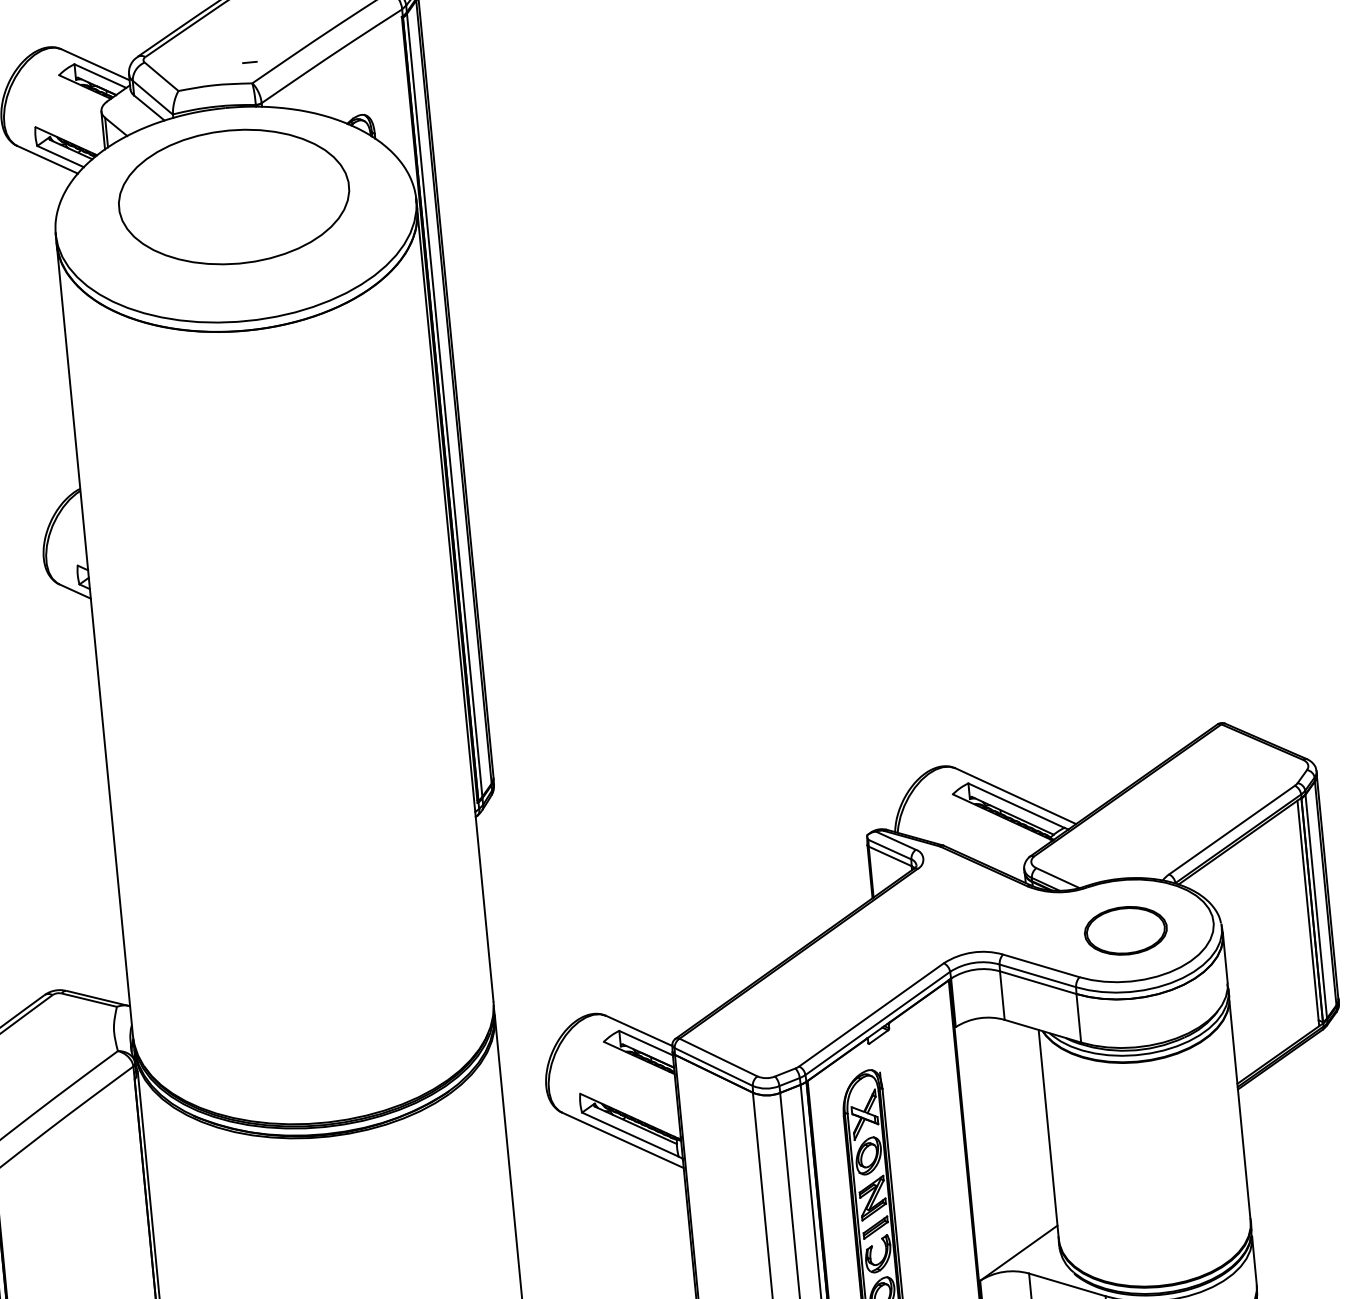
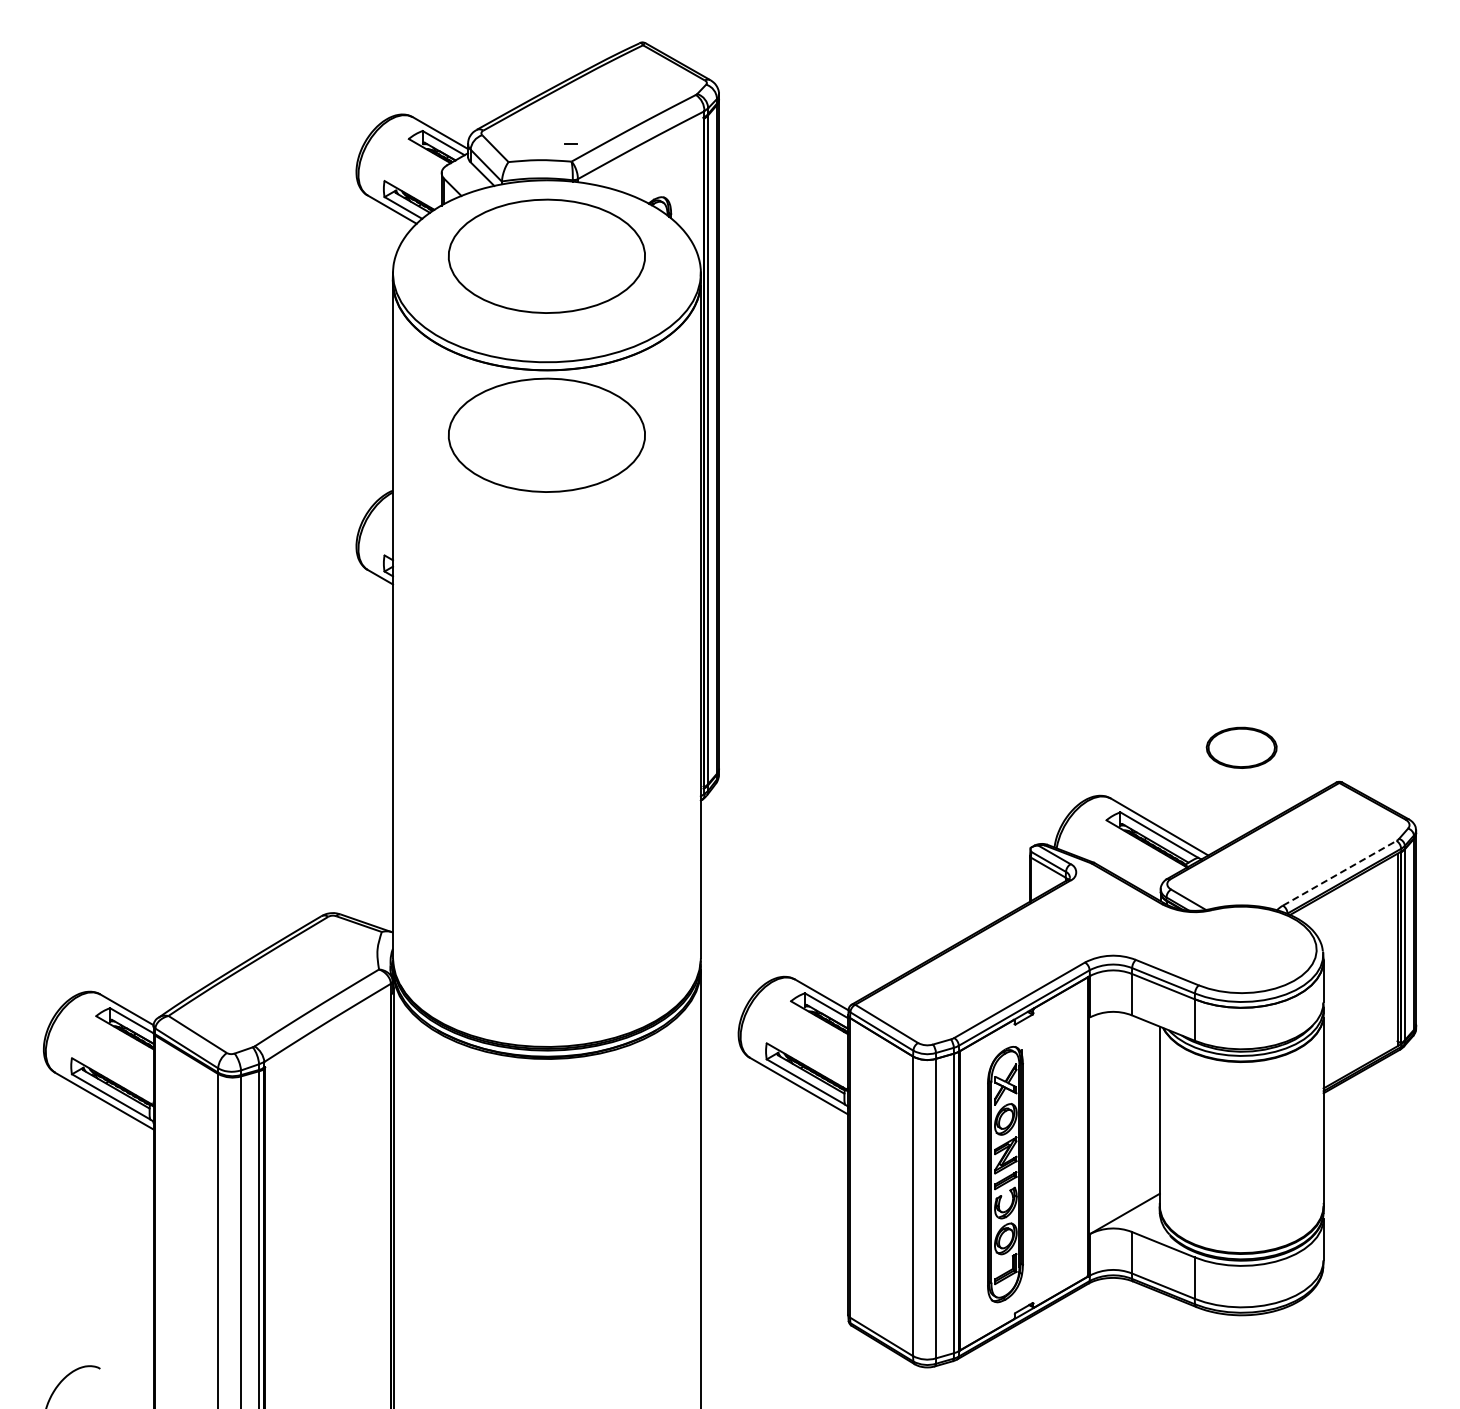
part: (253, 405) -> (546, 434), added
line: (1232, 830) -> (1340, 873), solid -> dashed
part: (1125, 930) -> (1241, 747), moved

